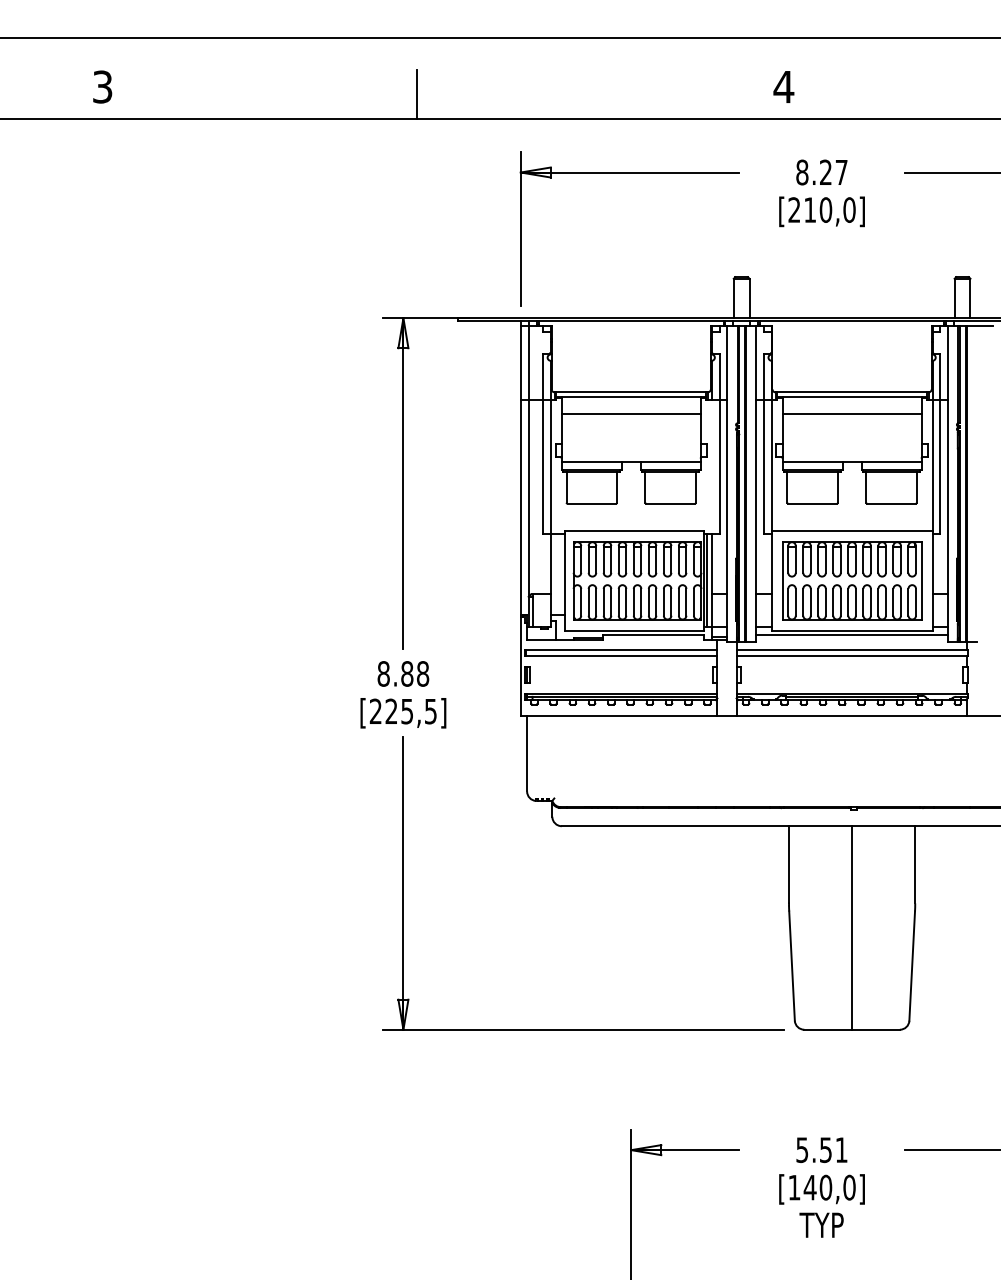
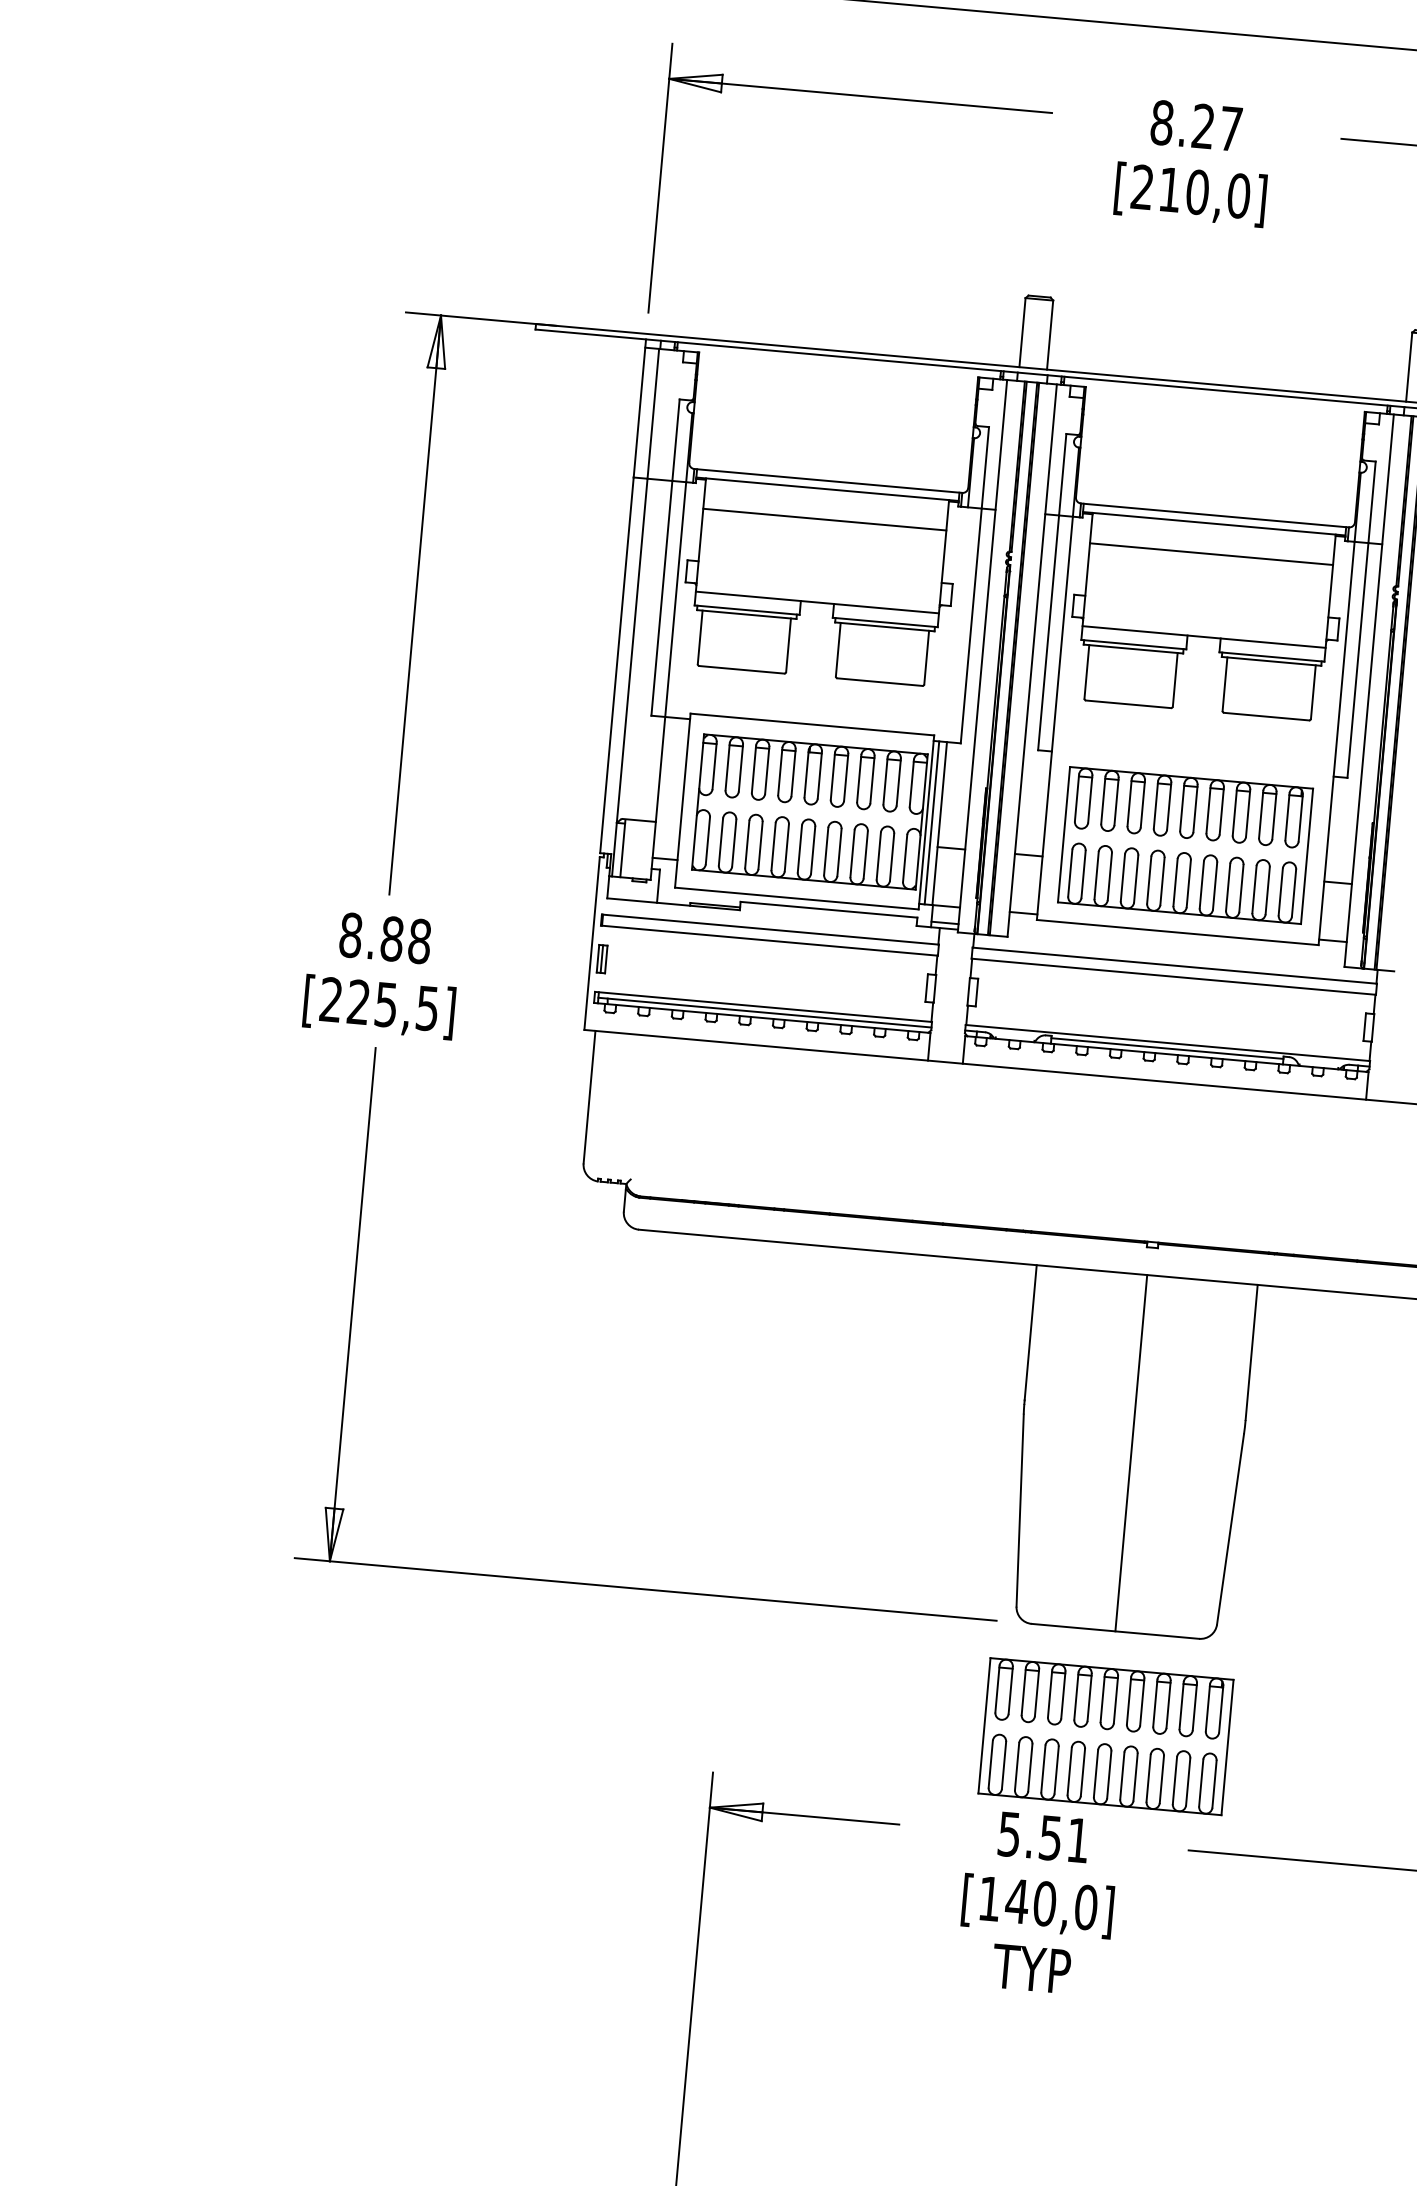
line: (851, 531) -> (1192, 758), removed
line: (851, 635) -> (1175, 941), removed
part: (852, 1089) -> (1106, 1736), added

